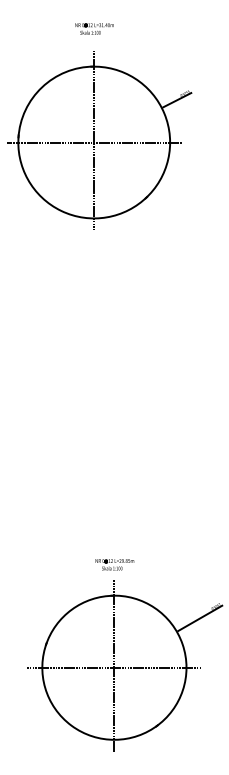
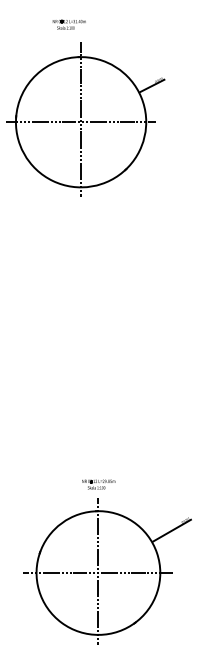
part: (94, 28) -> (69, 24), moved

